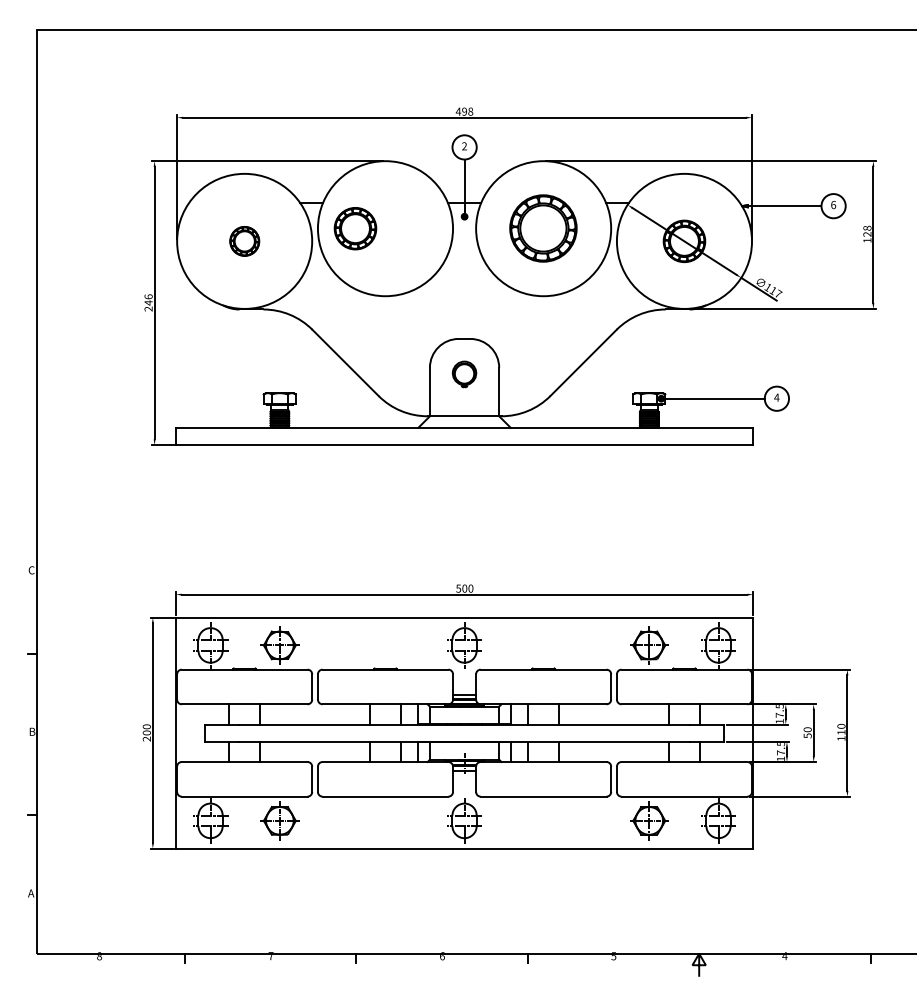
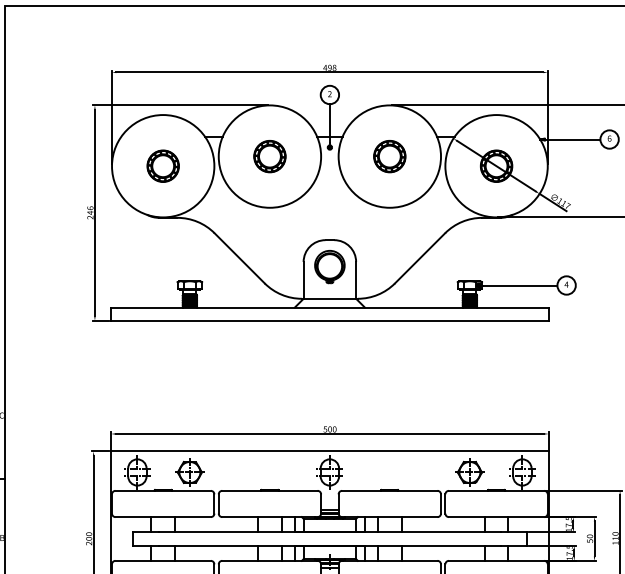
part: (355, 228) -> (269, 156), moved
part: (543, 228) -> (389, 156), size x0.62
part: (244, 241) -> (163, 166), size x1.43
part: (464, 374) -> (329, 267), size x1.67

